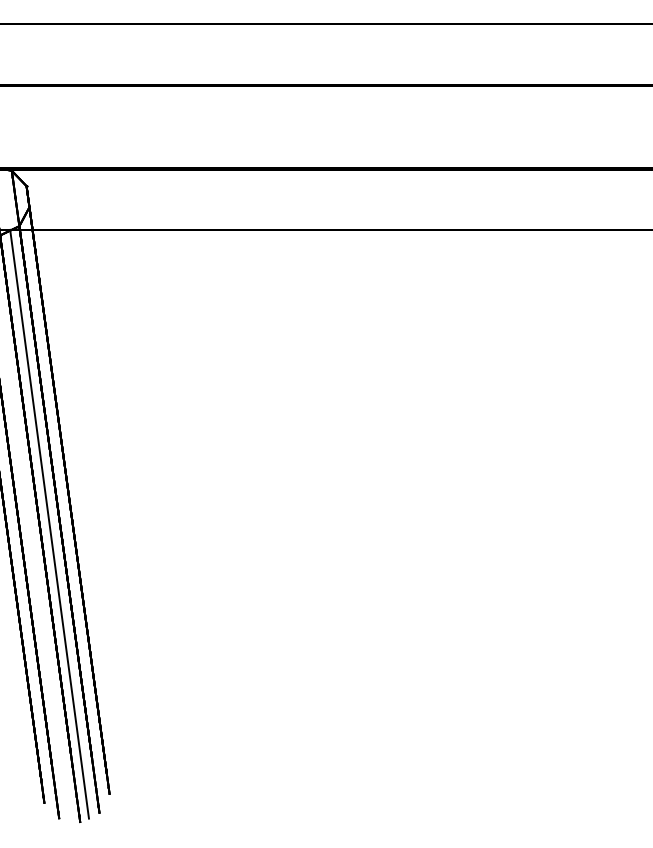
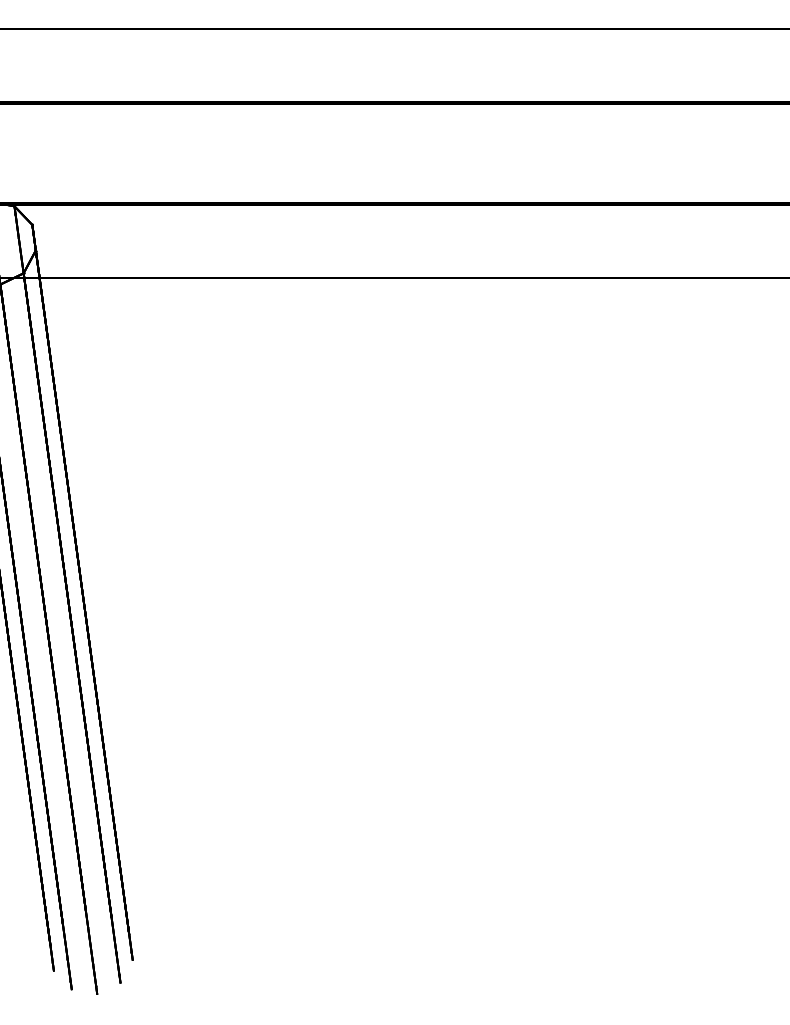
line: (49, 524) -> (59, 633), removed

